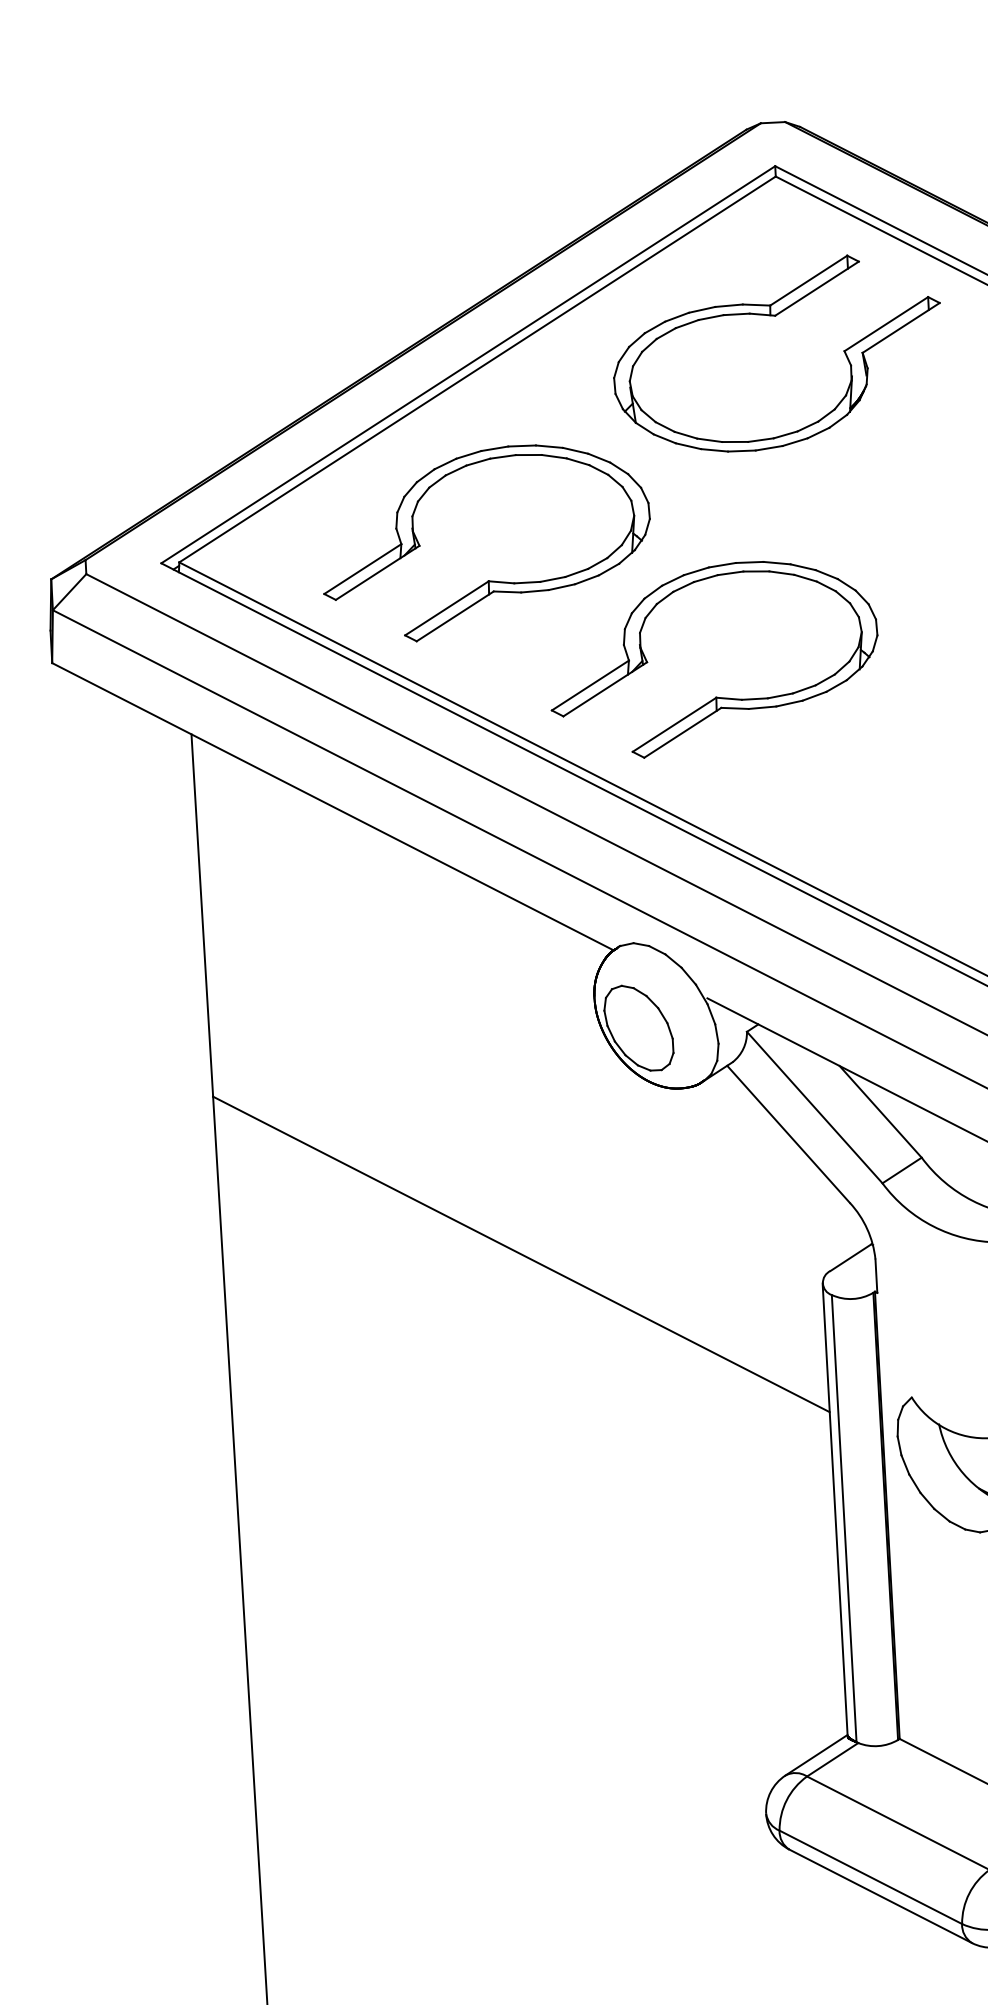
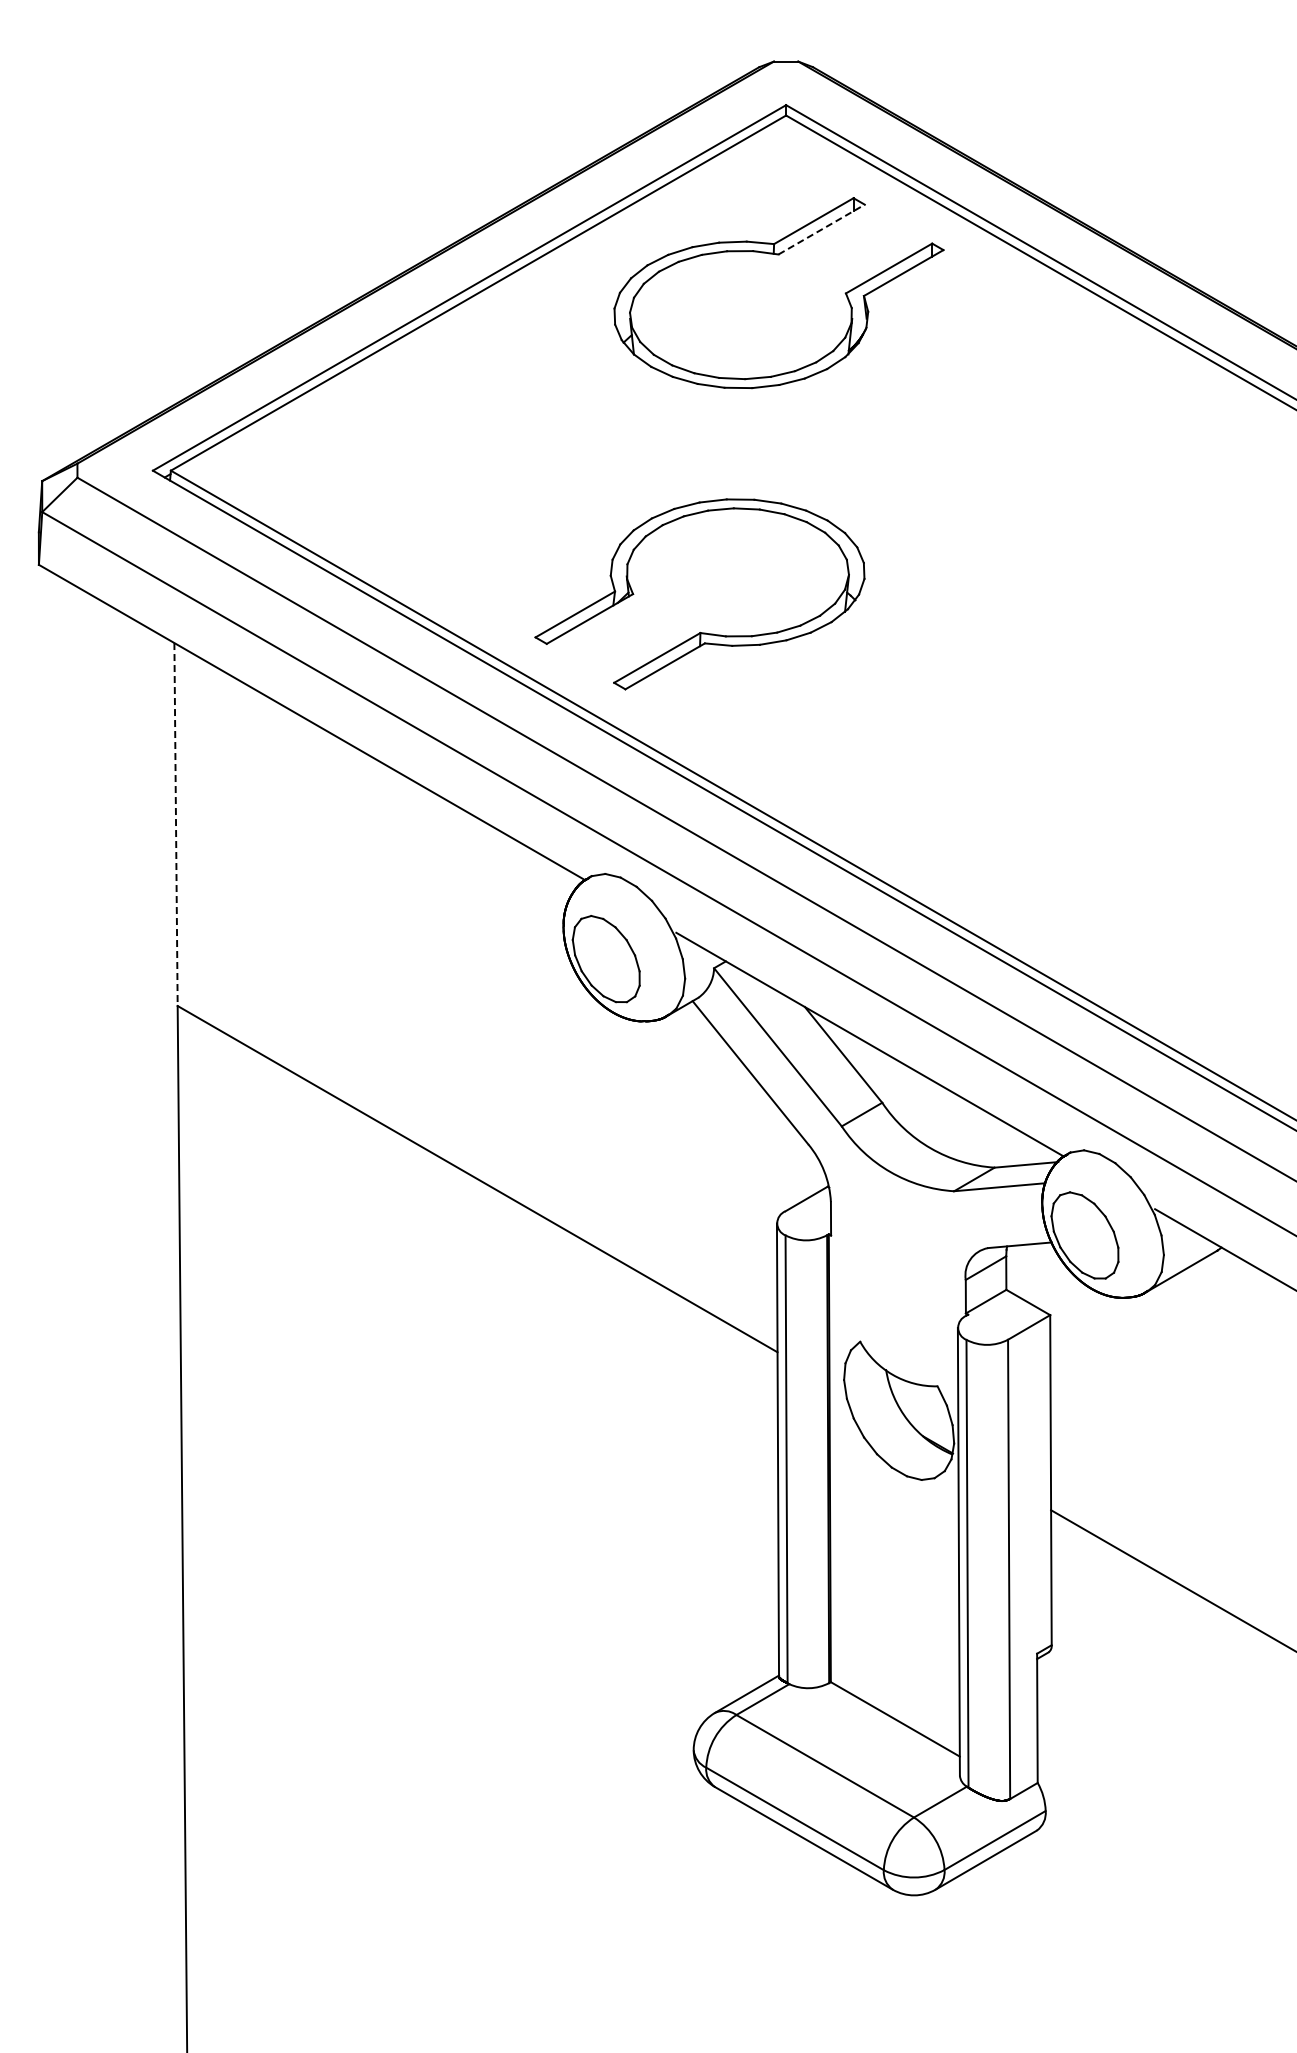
line: (816, 288) -> (821, 229), solid -> dashed
part: (488, 580) -> (478, 504), removed
line: (202, 916) -> (176, 825), solid -> dashed

